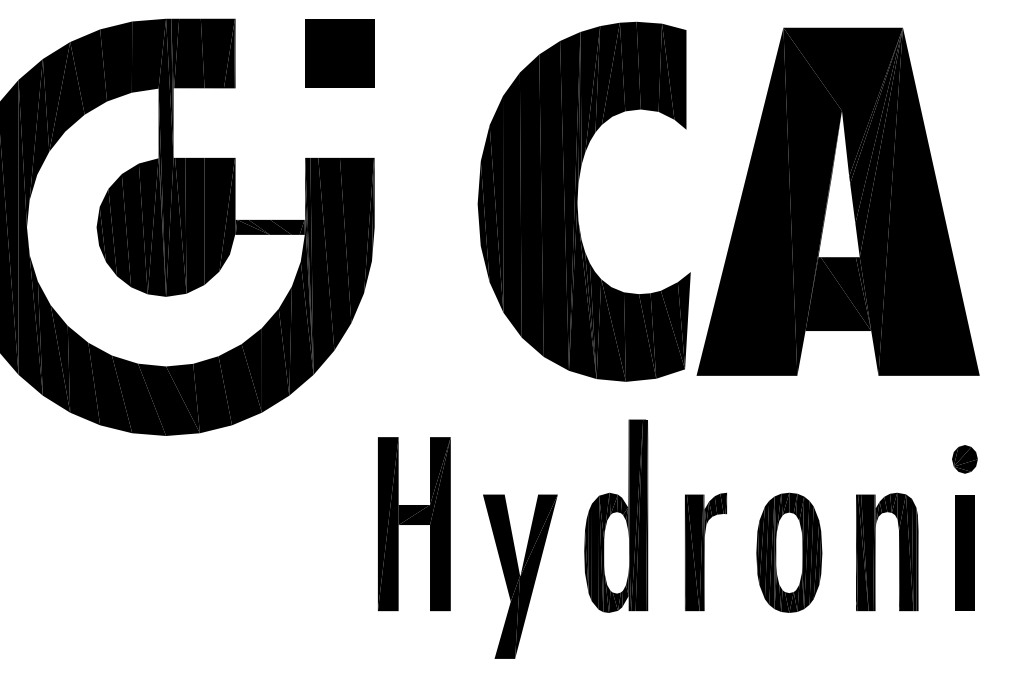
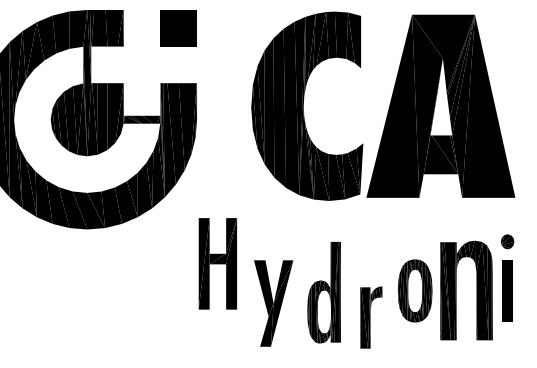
part: (615, 515) -> (323, 292), moved
part: (413, 523) -> (217, 263), moved
part: (706, 551) -> (371, 317), moved
part: (886, 551) -> (466, 290), size x1.6

